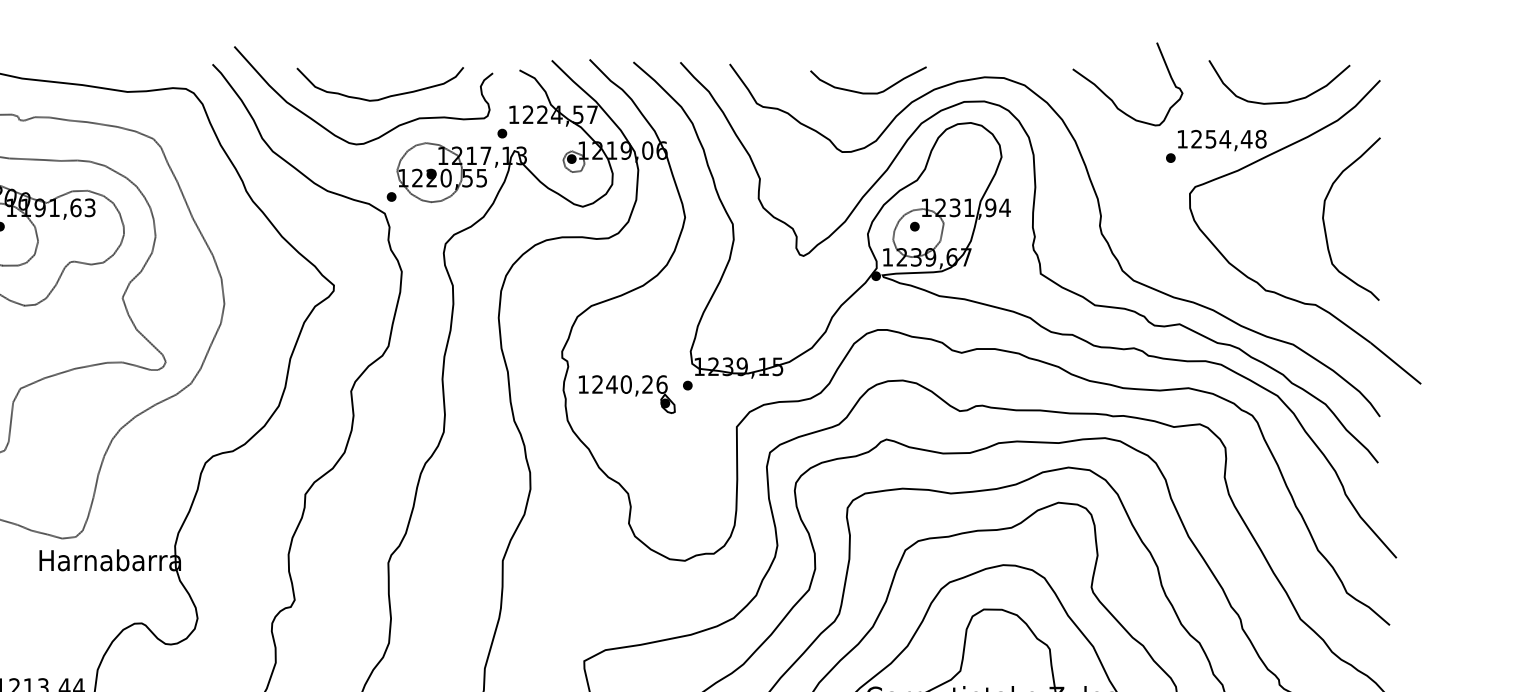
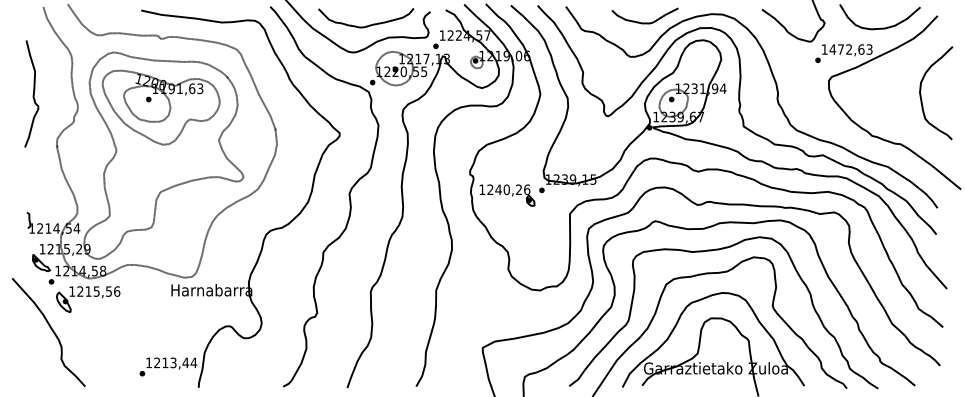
text: (1227, 139) -> (850, 49), 1254,48 -> 1472,63
curve: (1325, 219) -> (921, 93), moved

